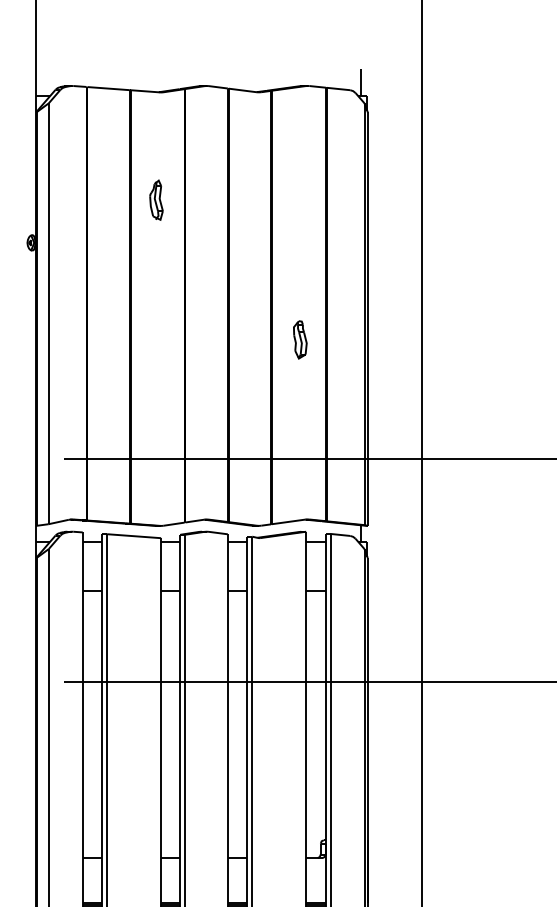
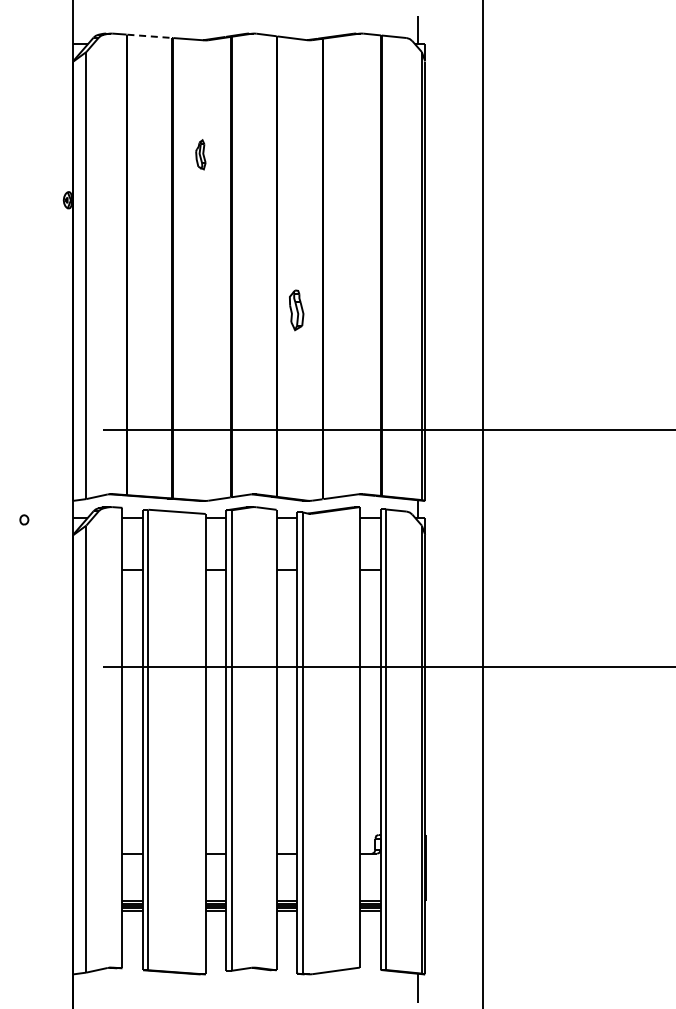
line: (108, 88) -> (149, 36), solid -> dashed
part: (156, 199) -> (200, 154), size x0.7
part: (300, 340) -> (296, 310), moved

